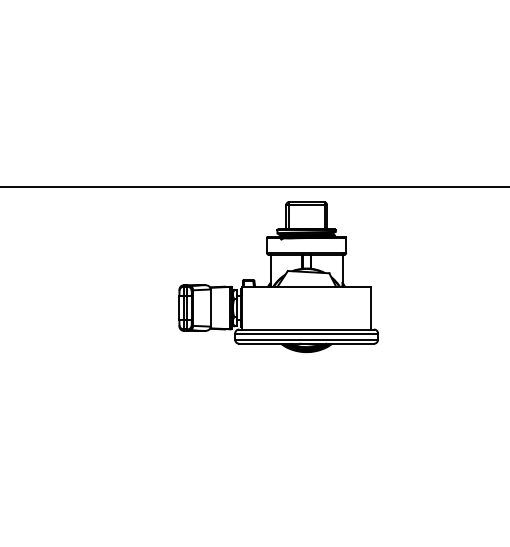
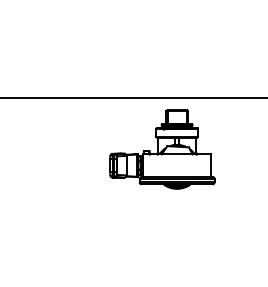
part: (278, 277) -> (162, 149), moved

